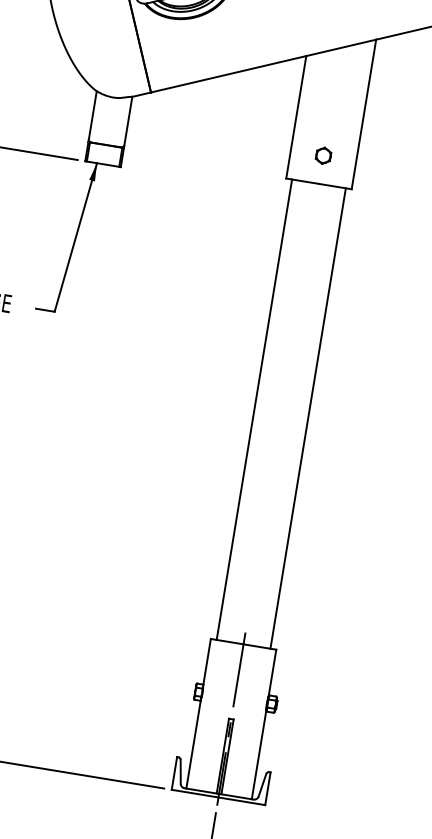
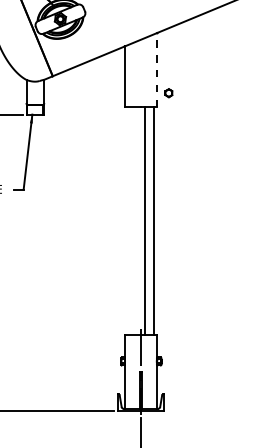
line: (364, 113) -> (157, 69), solid -> dashed
part: (322, 156) -> (168, 93), moved
line: (254, 408) -> (144, 220), moved

